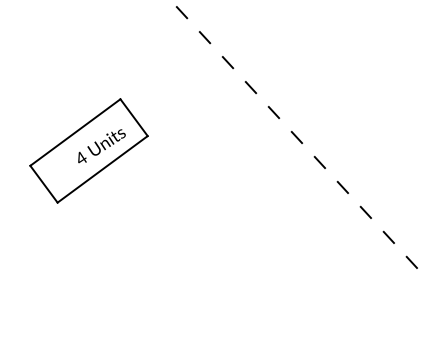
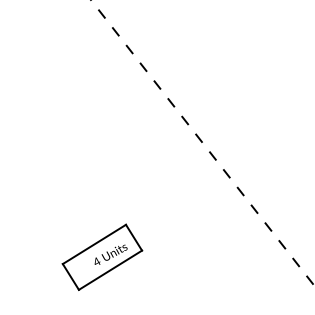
part: (88, 149) -> (102, 256), moved

